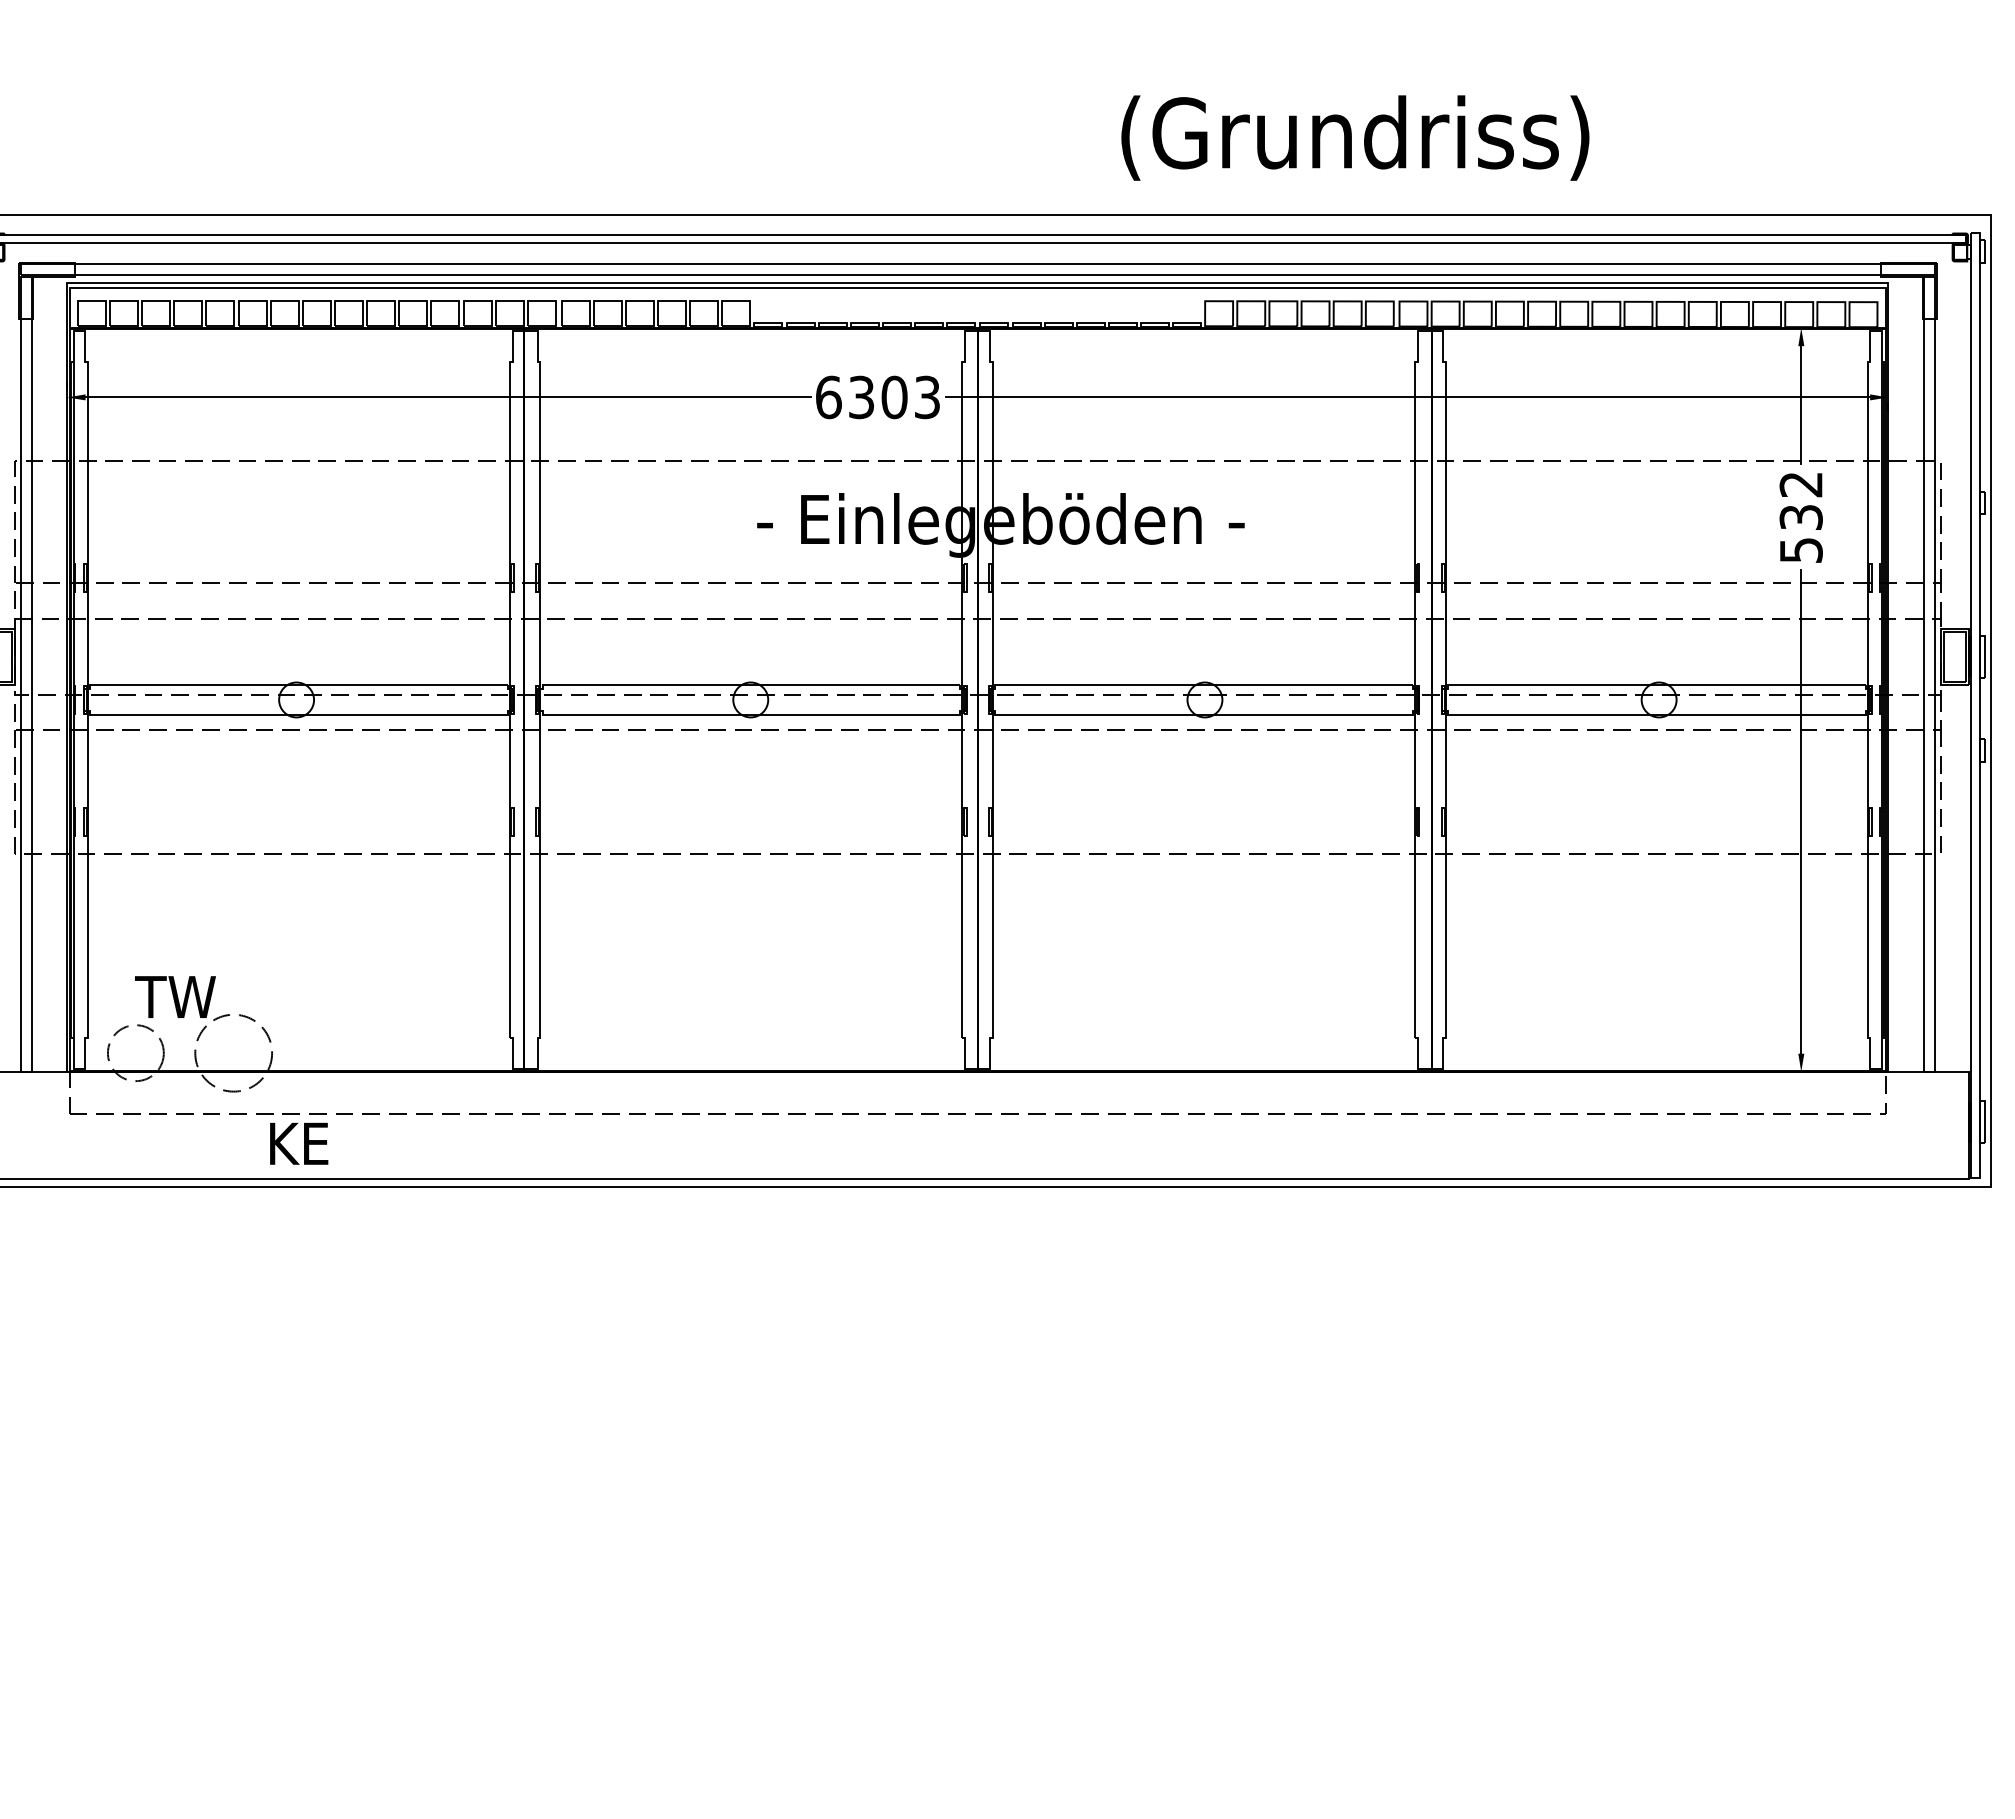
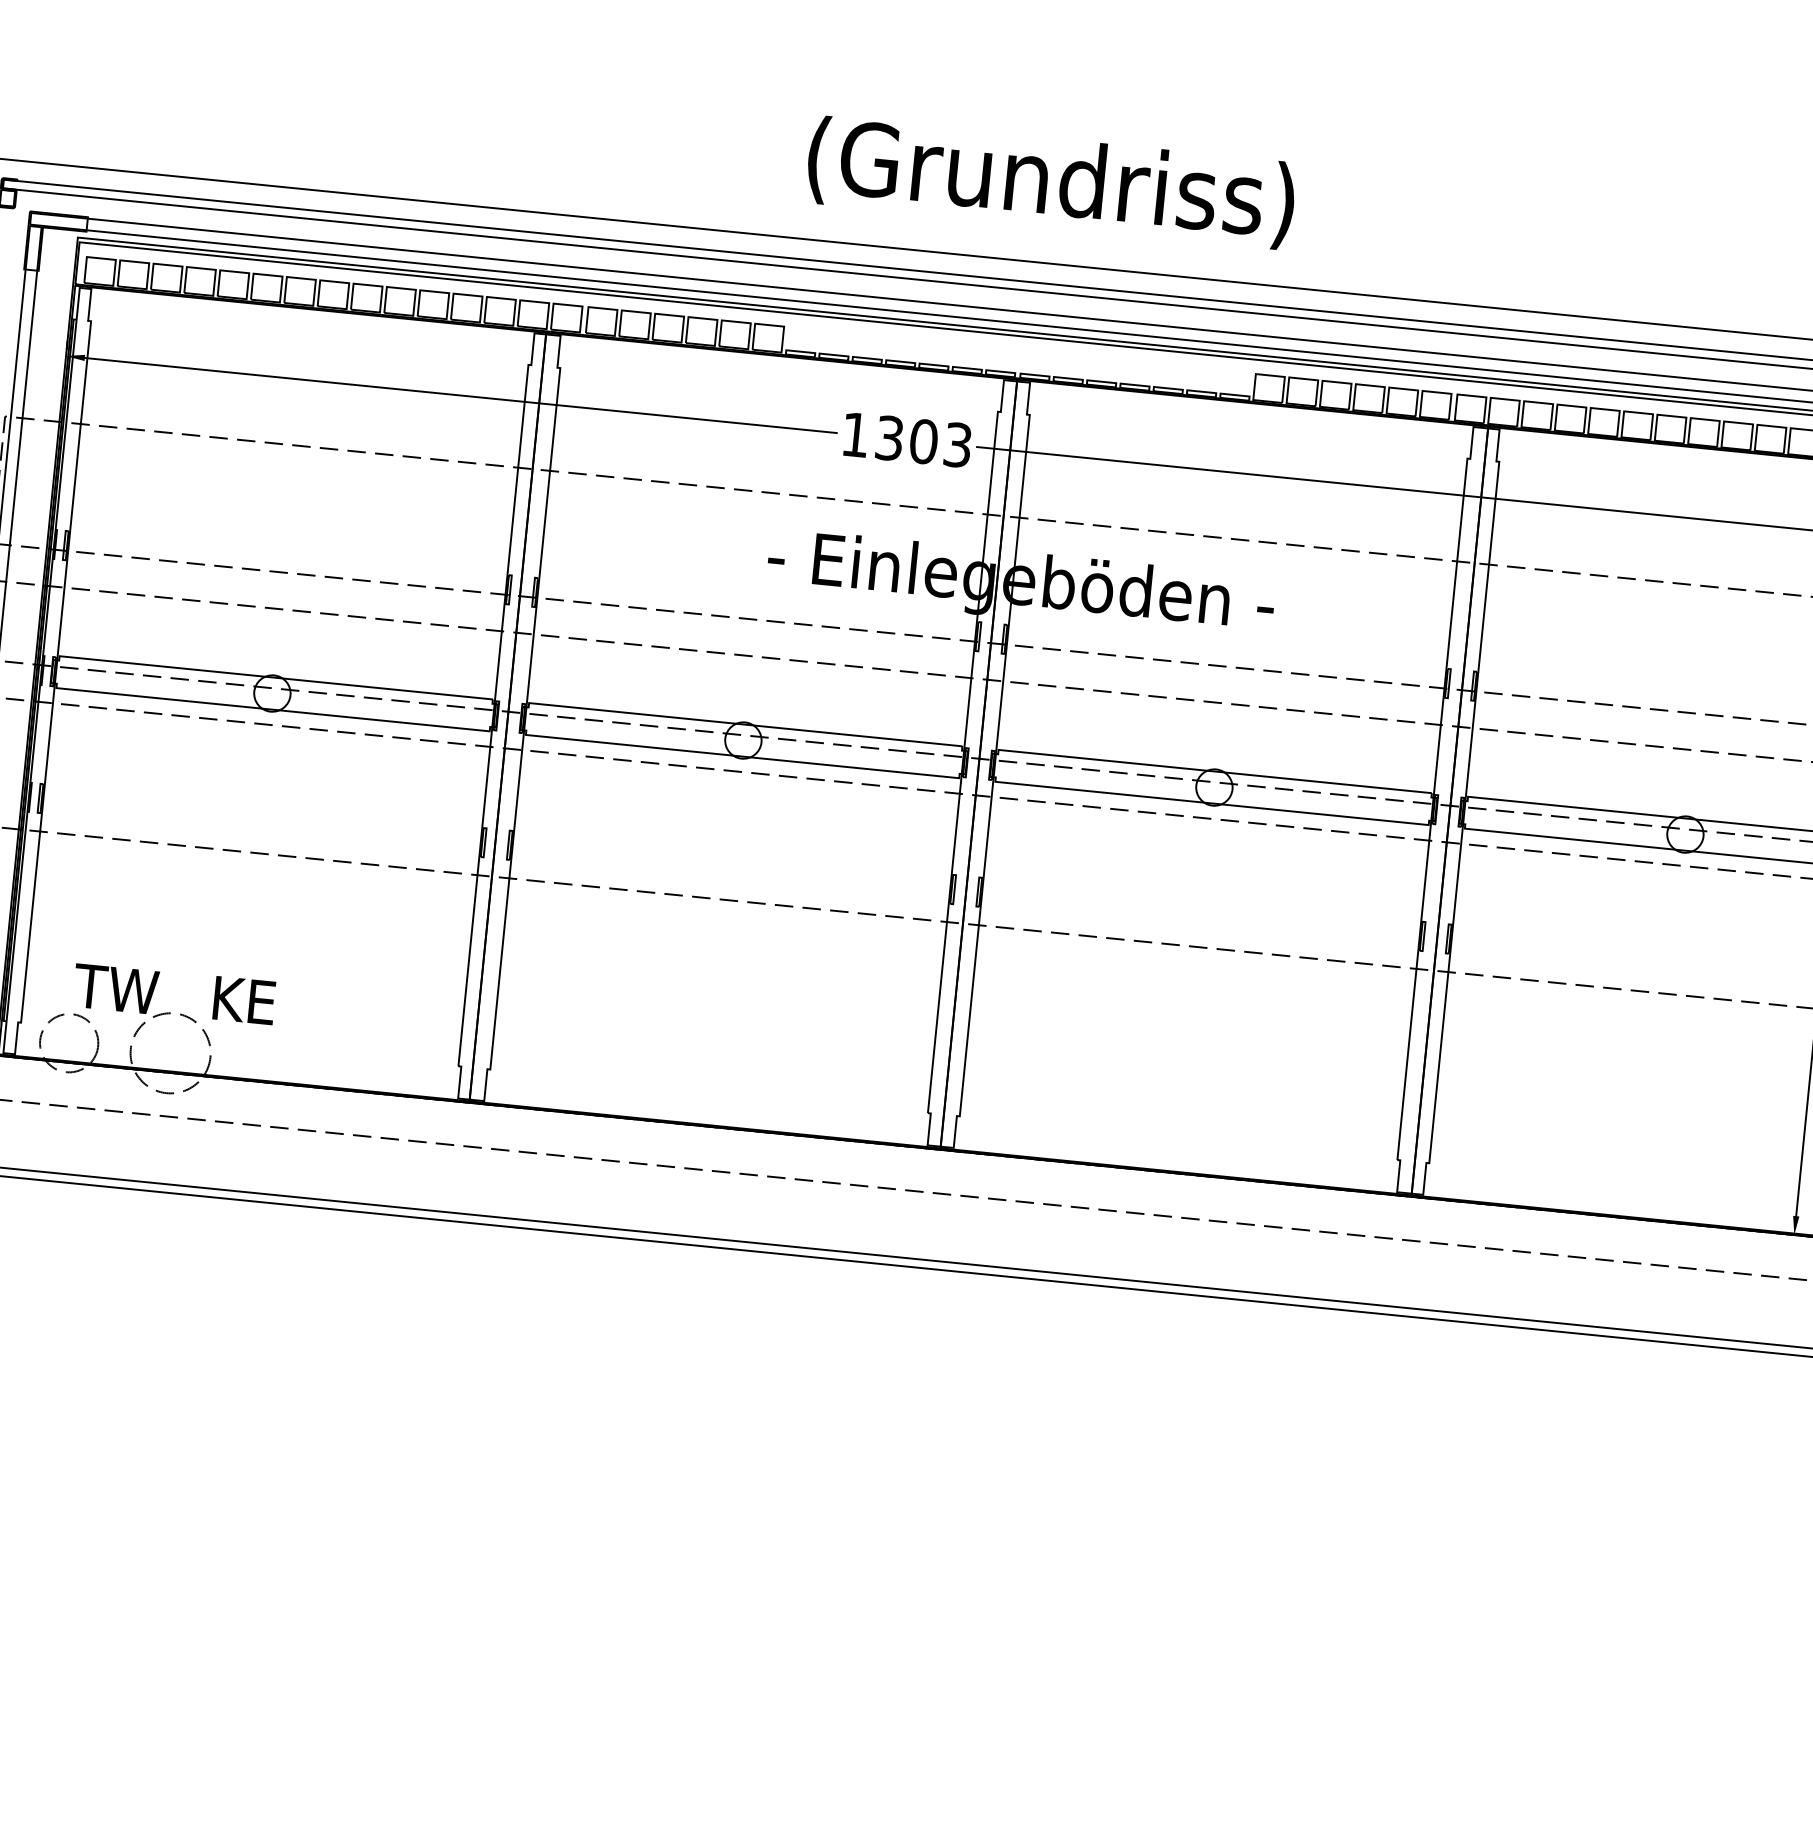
text: (1355, 137) -> (1051, 182), moved
text: (828, 397) -> (855, 434), 6303 -> 1303
text: (299, 1143) -> (244, 1000), moved

